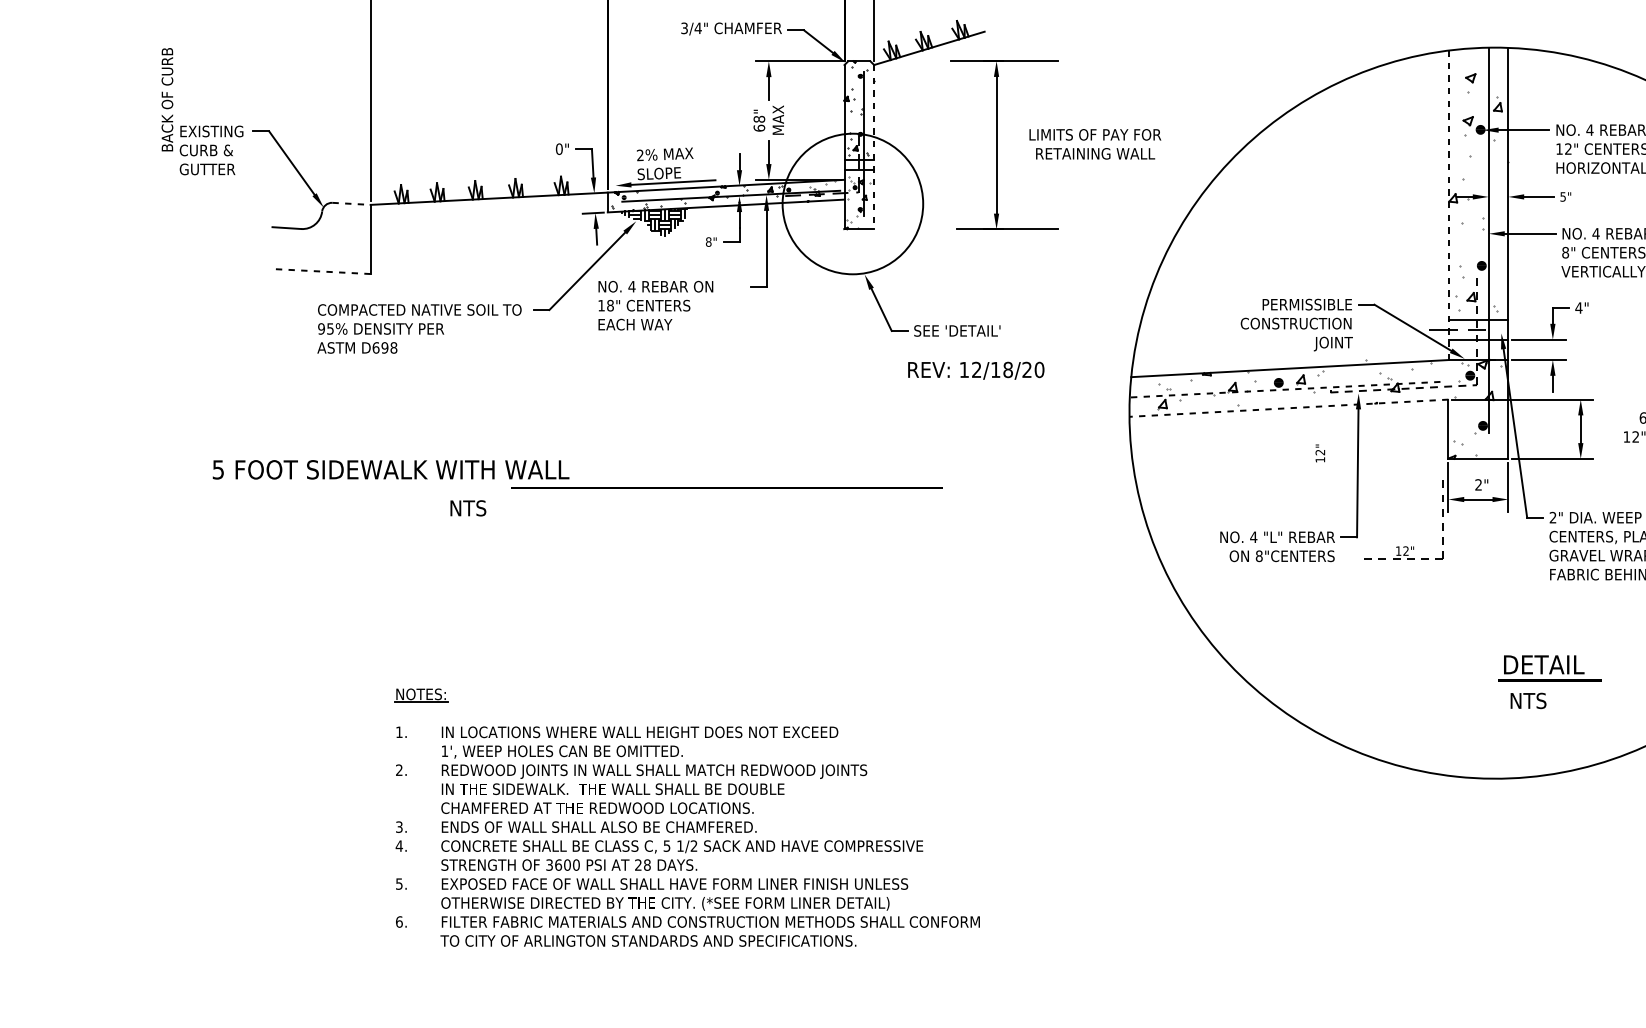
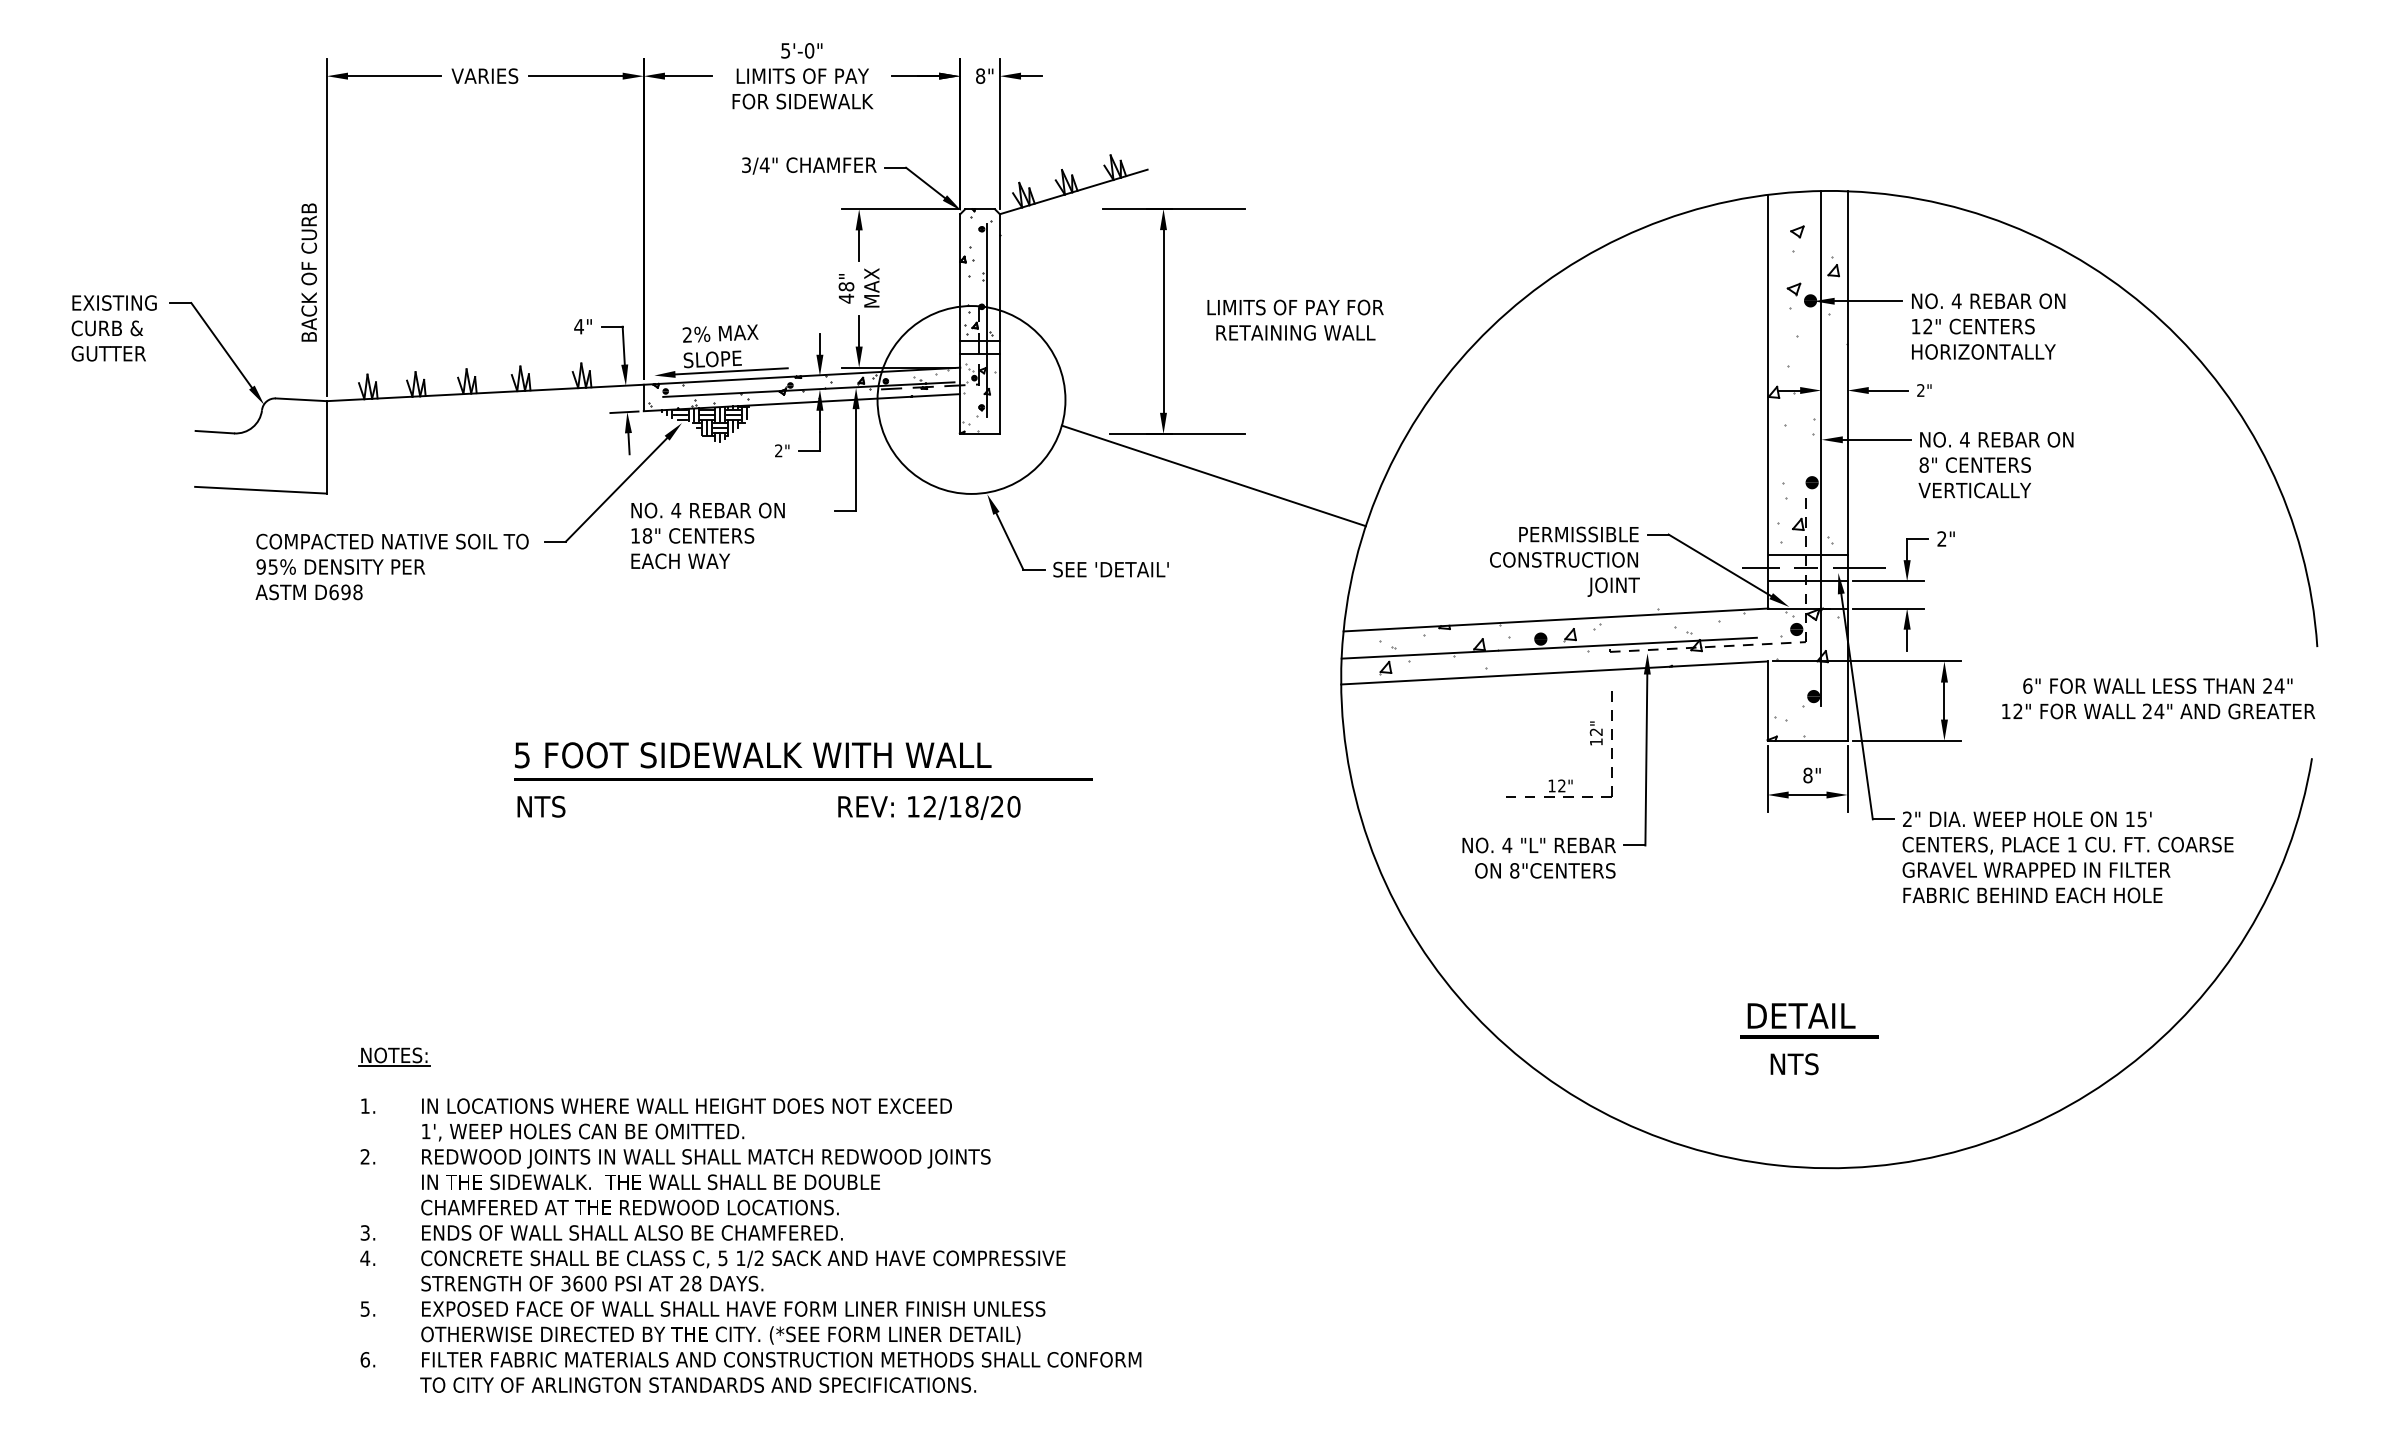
text: (166, 99) -> (308, 272), moved
text: (759, 128) -> (846, 298), 68" -> 48"
line: (873, 147) -> (999, 324), dashed -> solid
text: (558, 149) -> (578, 326), 0" -> 4"
text: (1562, 196) -> (1920, 390), 5" -> 2"
line: (351, 203) -> (301, 399), dashed -> solid
line: (1449, 205) -> (1768, 401), dashed -> solid
text: (708, 241) -> (778, 450), 8" -> 2"
line: (1033, 260) -> (1213, 475), added
line: (321, 271) -> (260, 490), dashed -> solid
text: (1578, 307) -> (1941, 538), 4" -> 2"
line: (1516, 330) -> (1858, 568), added
text: (976, 370) -> (929, 807), moved
line: (1285, 389) -> (1549, 648), dashed -> solid
line: (1288, 408) -> (1553, 673), dashed -> solid
text: (391, 469) -> (753, 755), moved
text: (1478, 484) -> (1807, 775), 2" -> 8"
text: (468, 508) -> (541, 806), moved
part: (1404, 546) -> (1559, 779), moved
text: (1550, 668) -> (1809, 1020), moved
text: (1528, 701) -> (1794, 1064), moved

